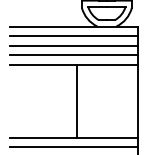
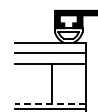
line: (73, 35) -> (50, 47), removed
line: (73, 55) -> (50, 58), removed
line: (73, 137) -> (50, 103), solid -> dashed

